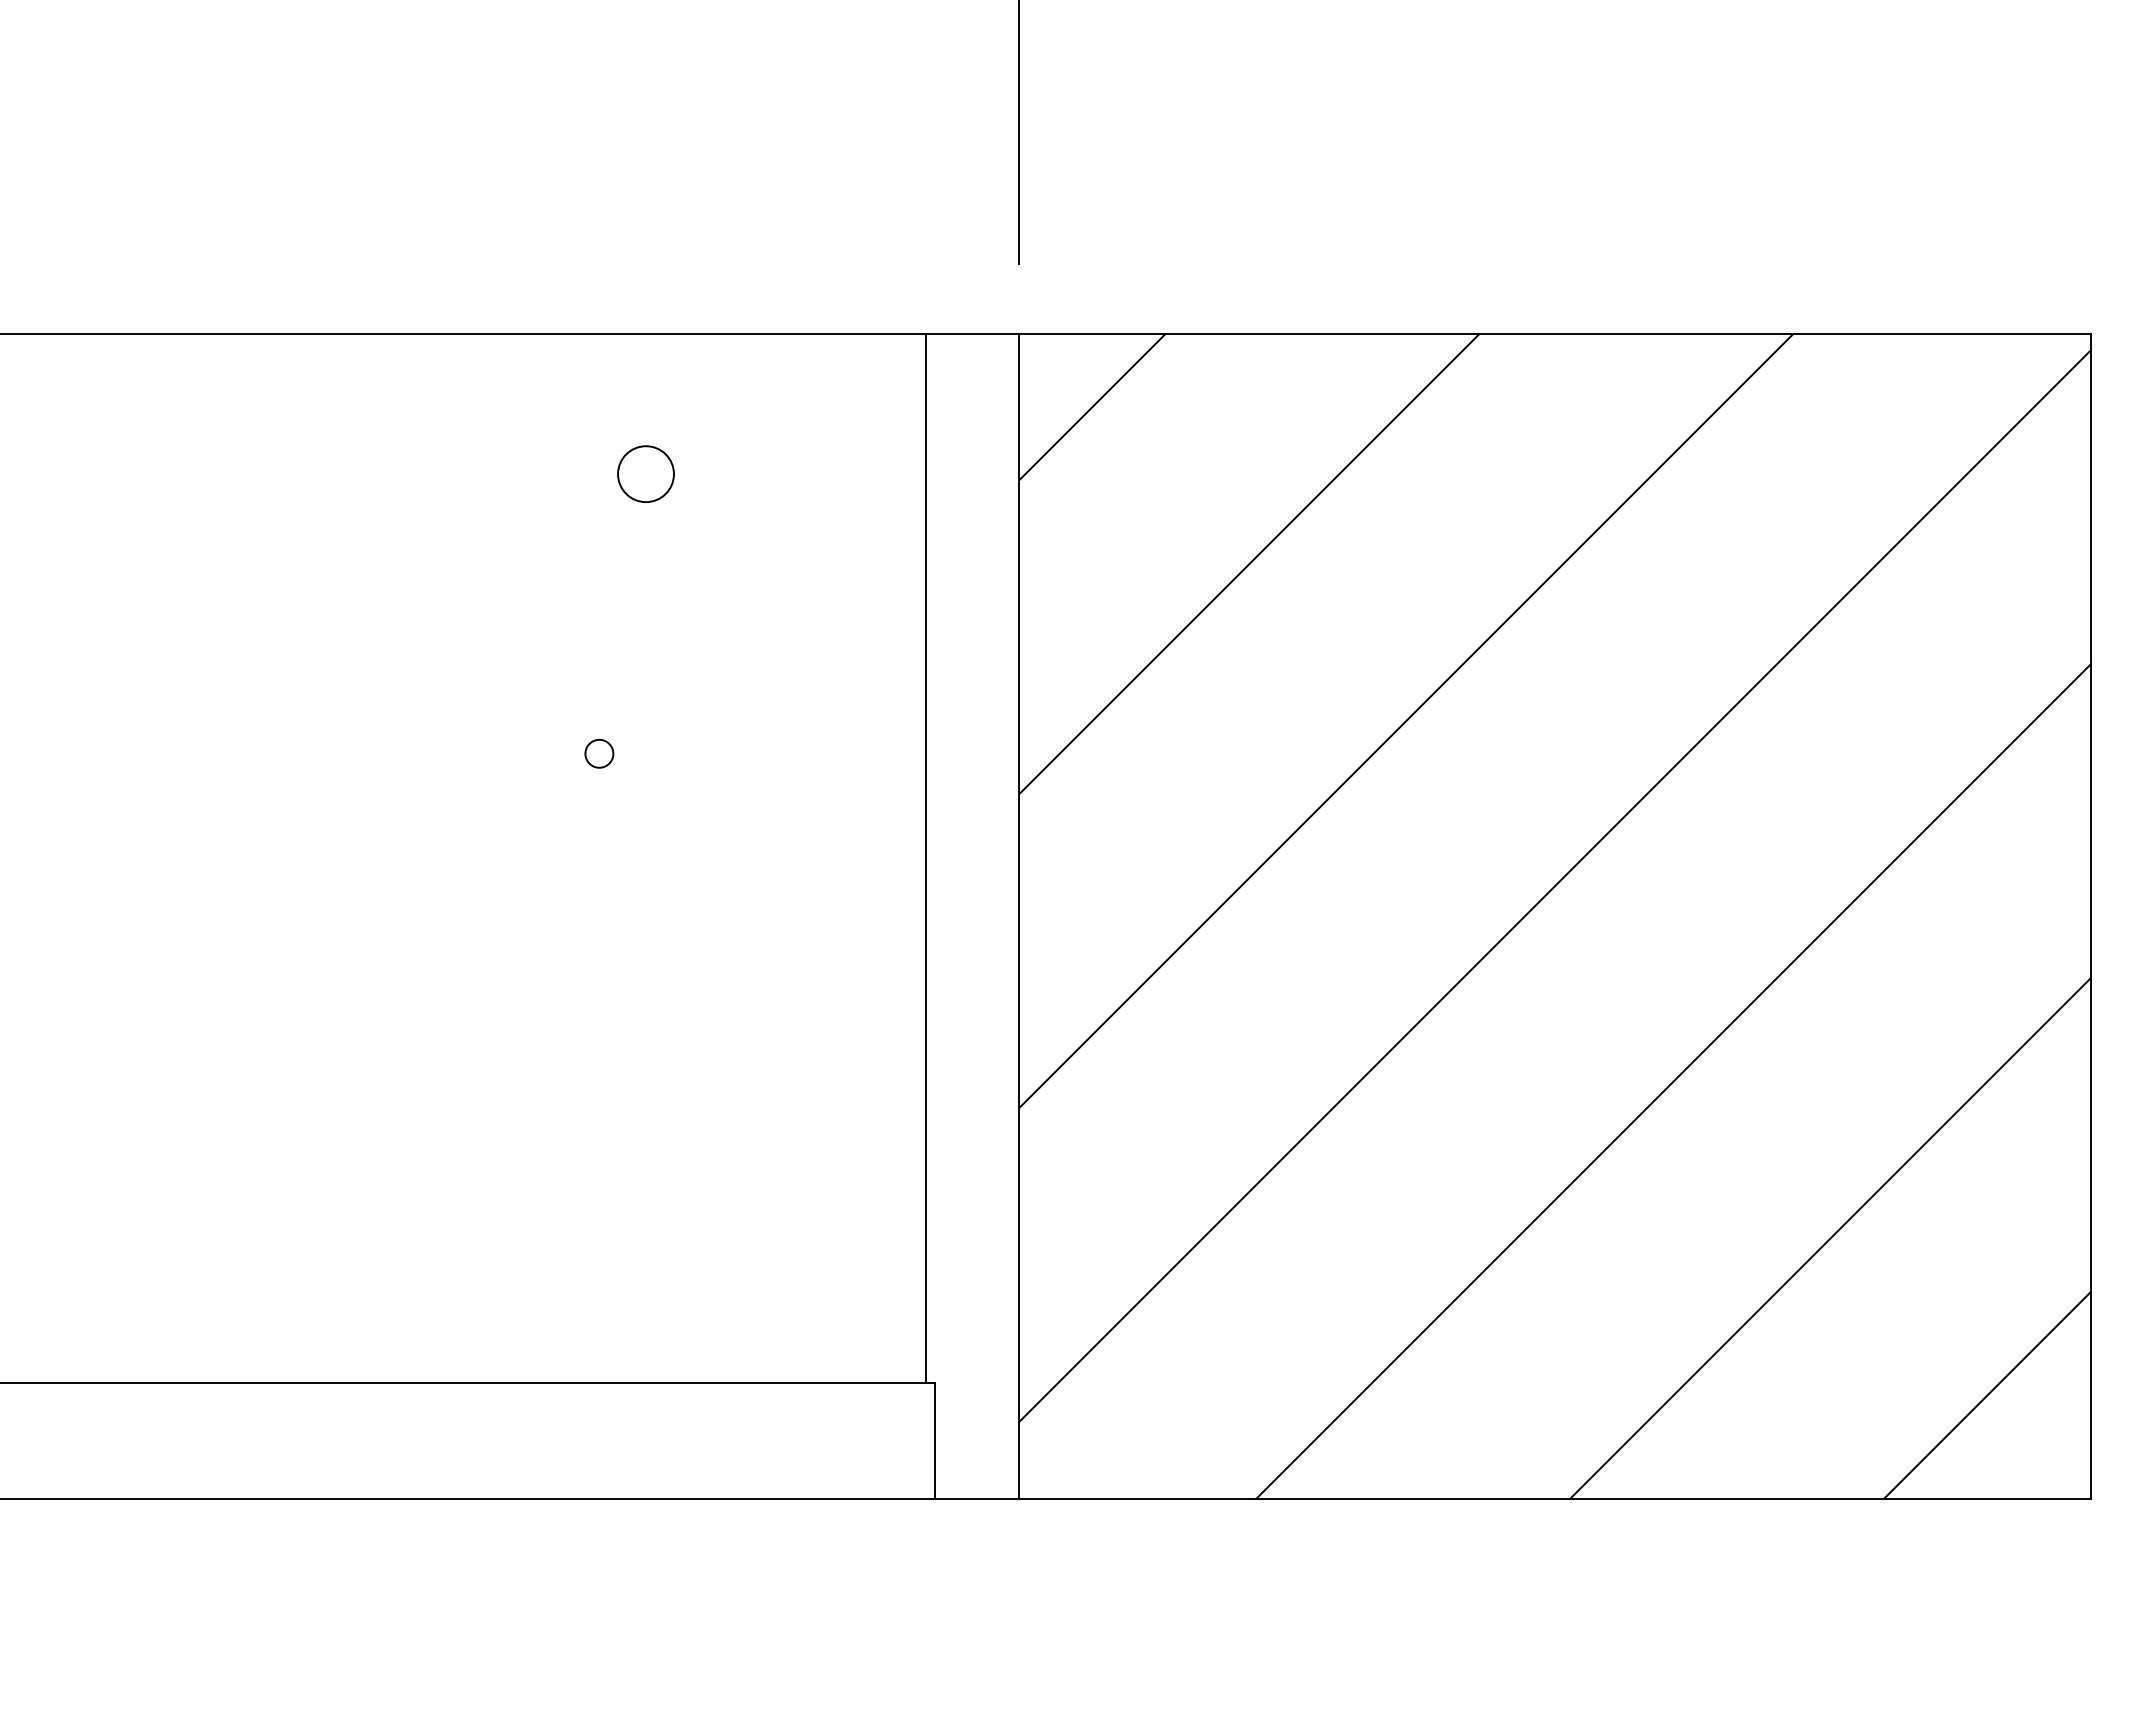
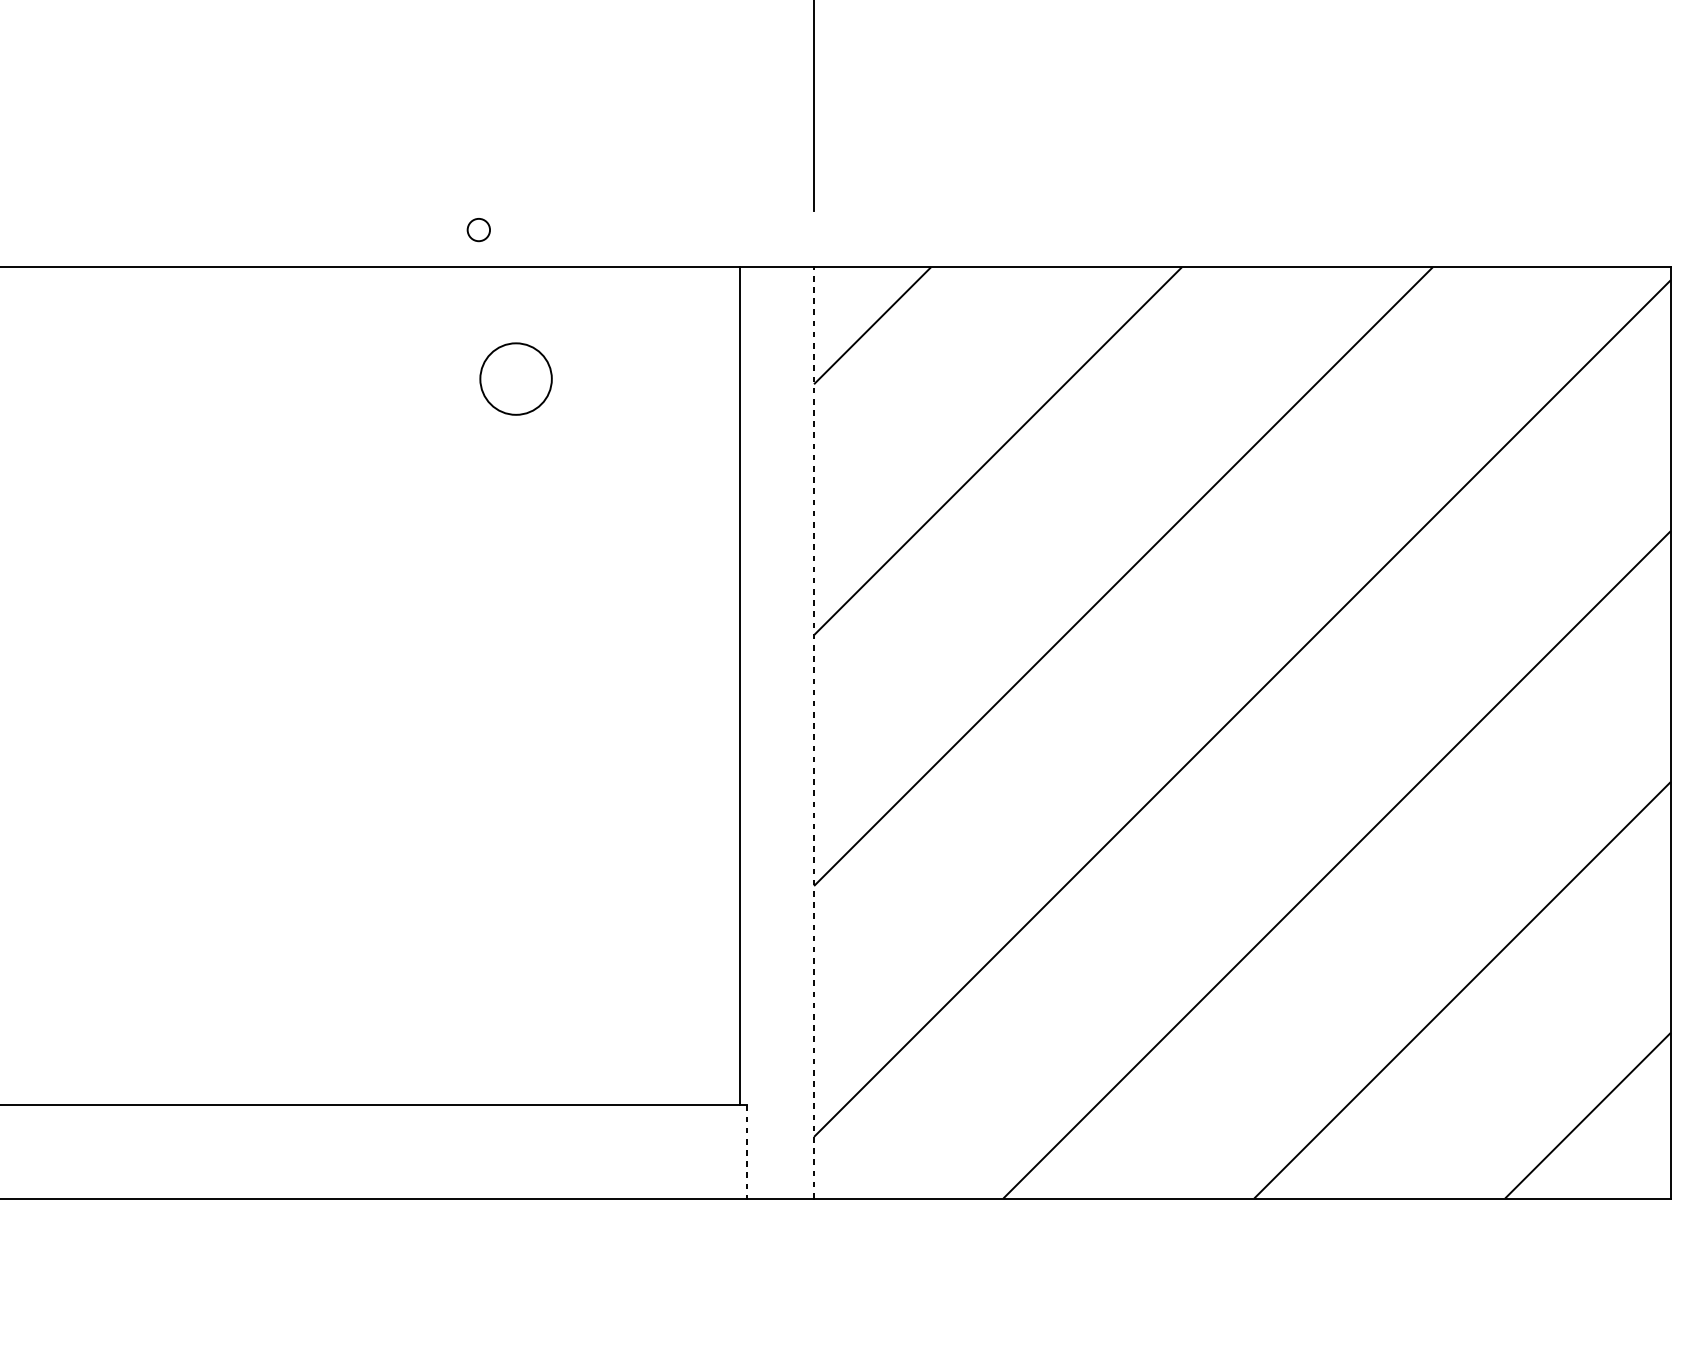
circle: (645, 473) -> (515, 378), size x1.6
circle: (599, 753) -> (478, 229), moved
line: (1018, 916) -> (813, 732), solid -> dashed
line: (934, 1441) -> (746, 1152), solid -> dashed

